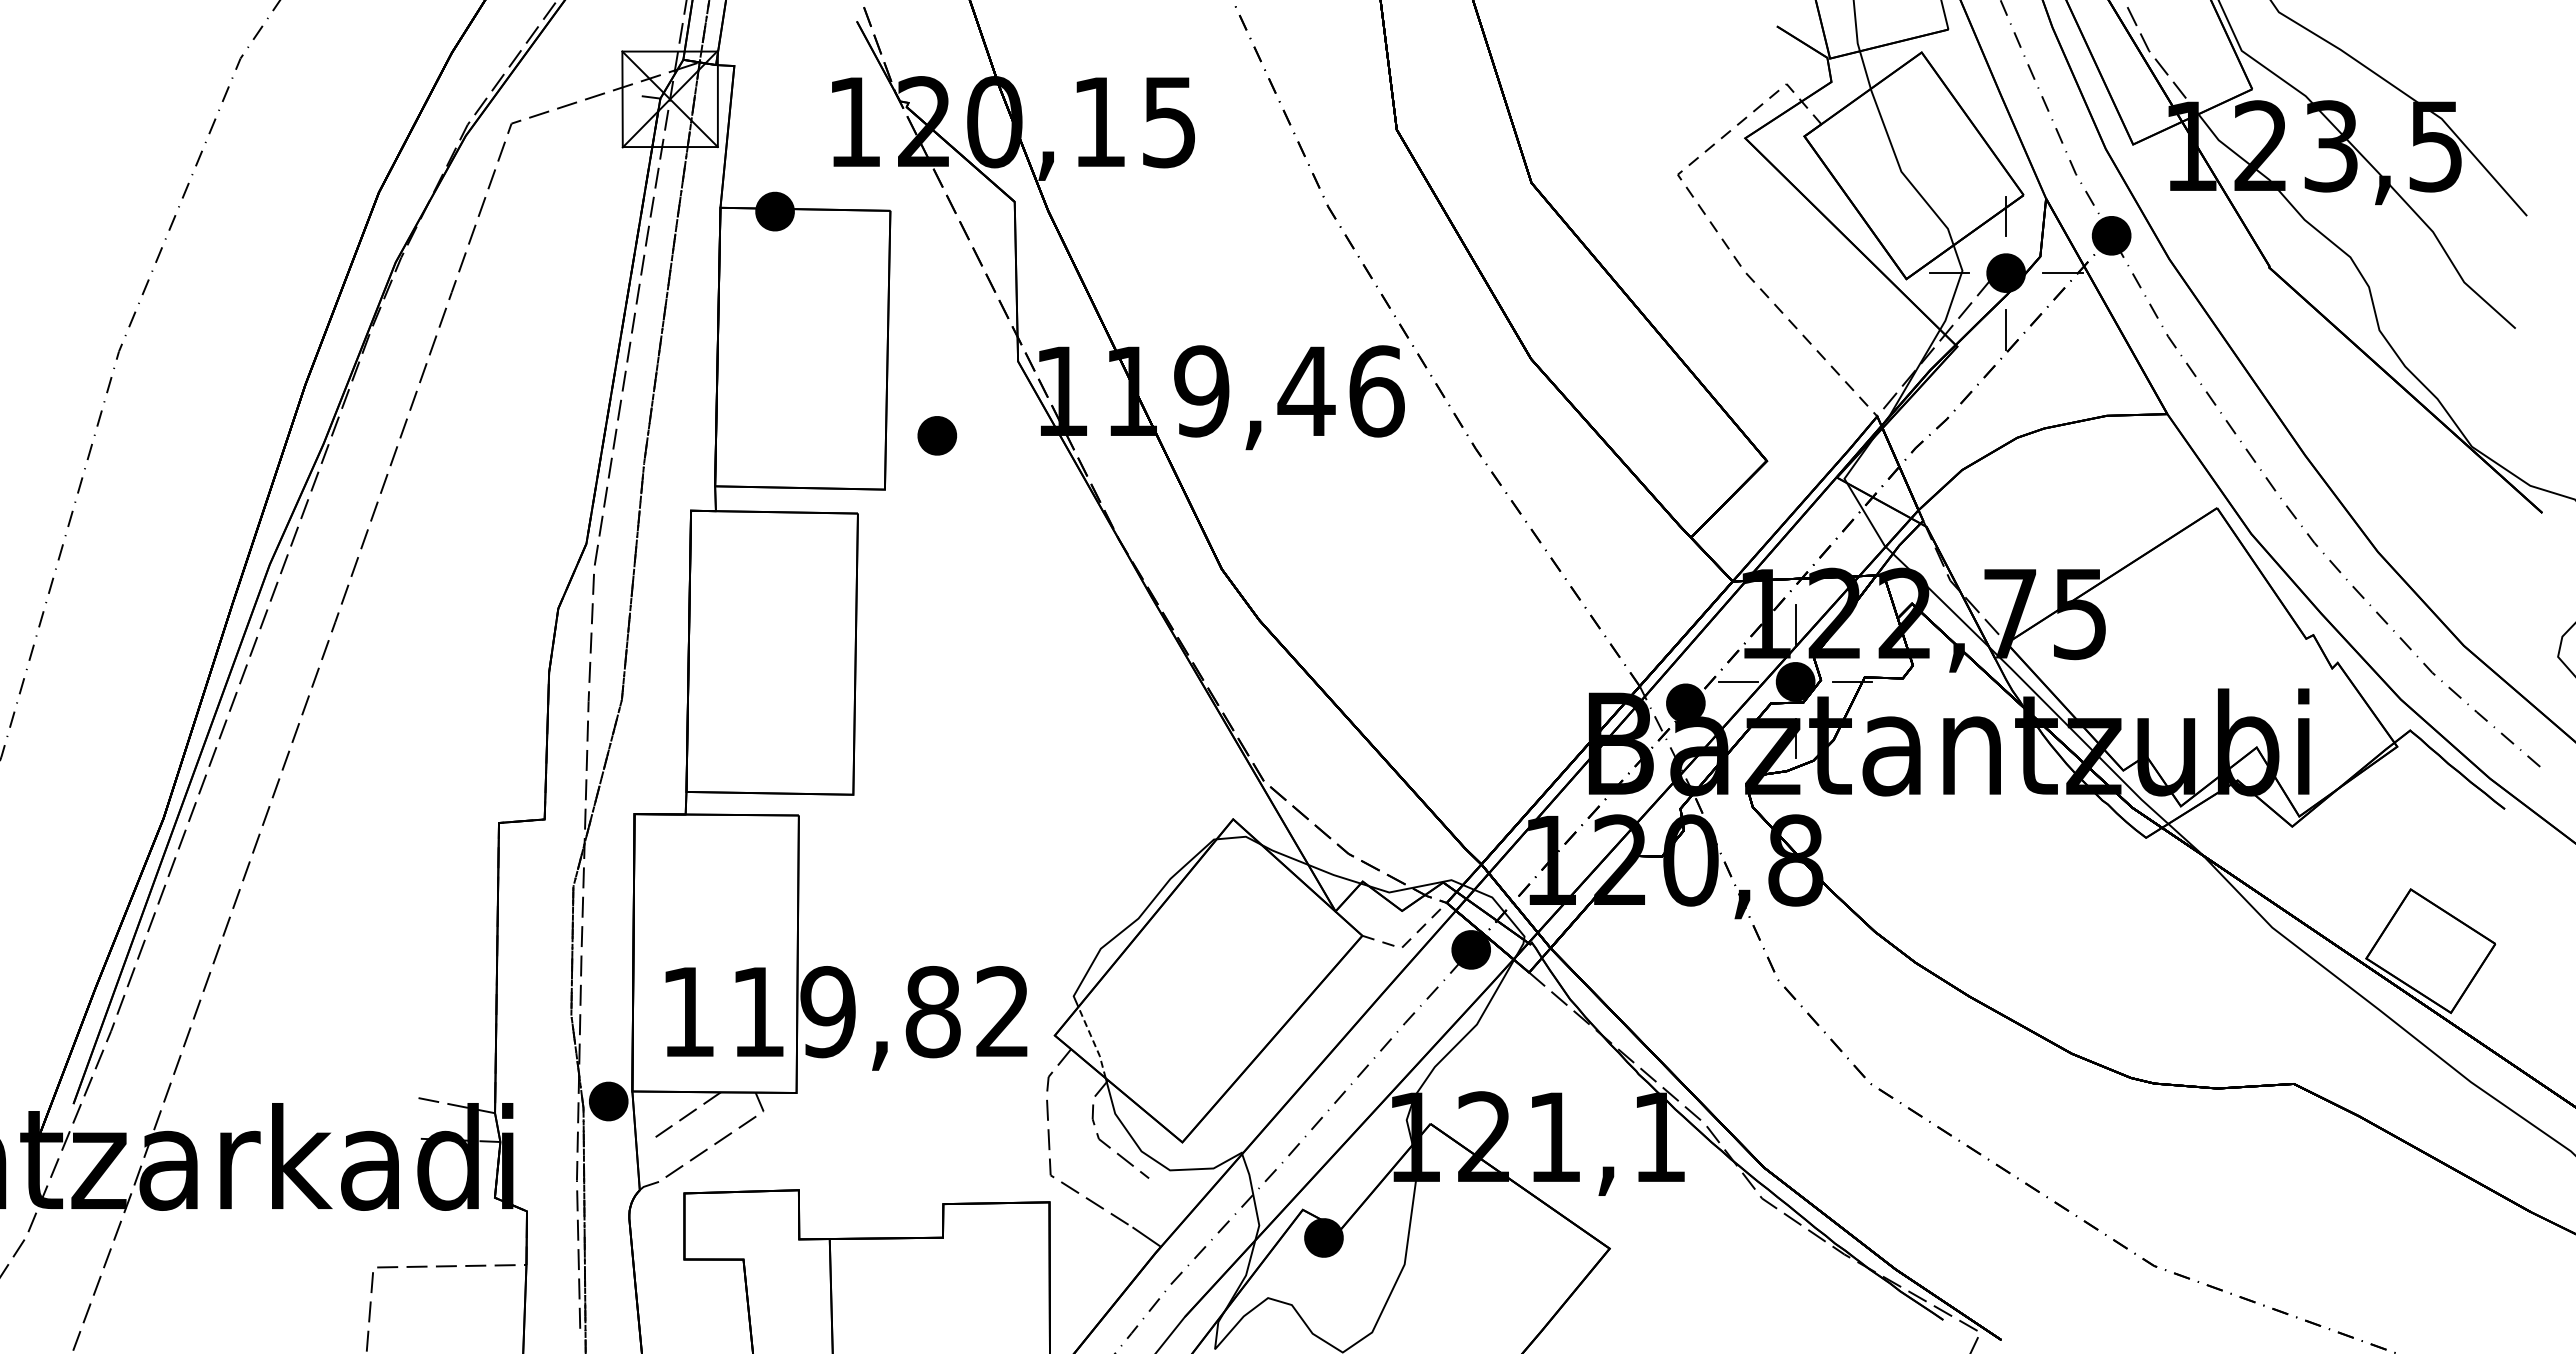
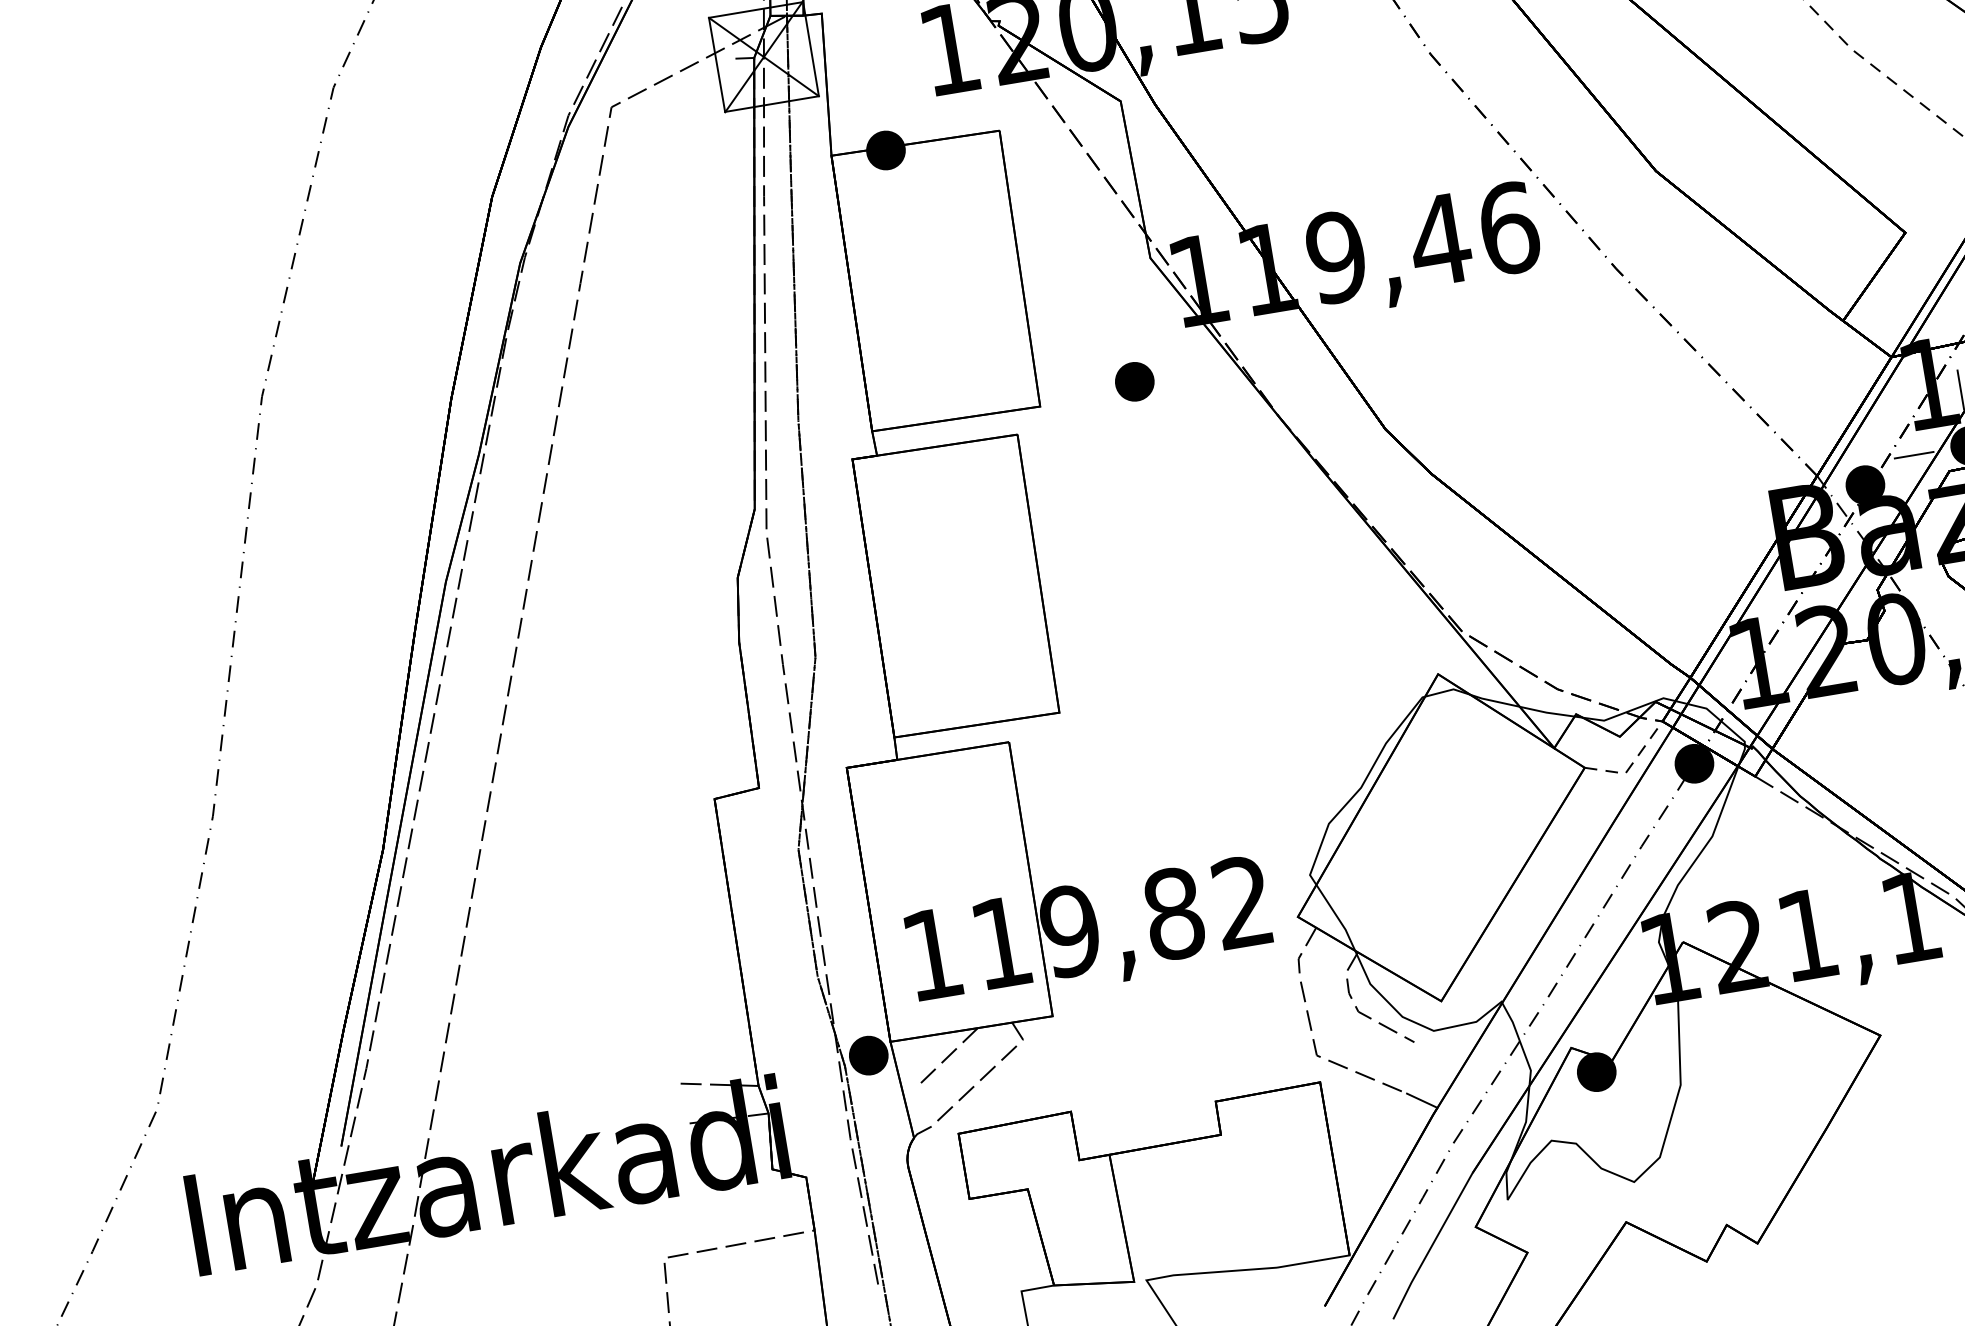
part: (937, 435) -> (1134, 381), moved
line: (1093, 1042) -> (1337, 917), dashed -> solid

